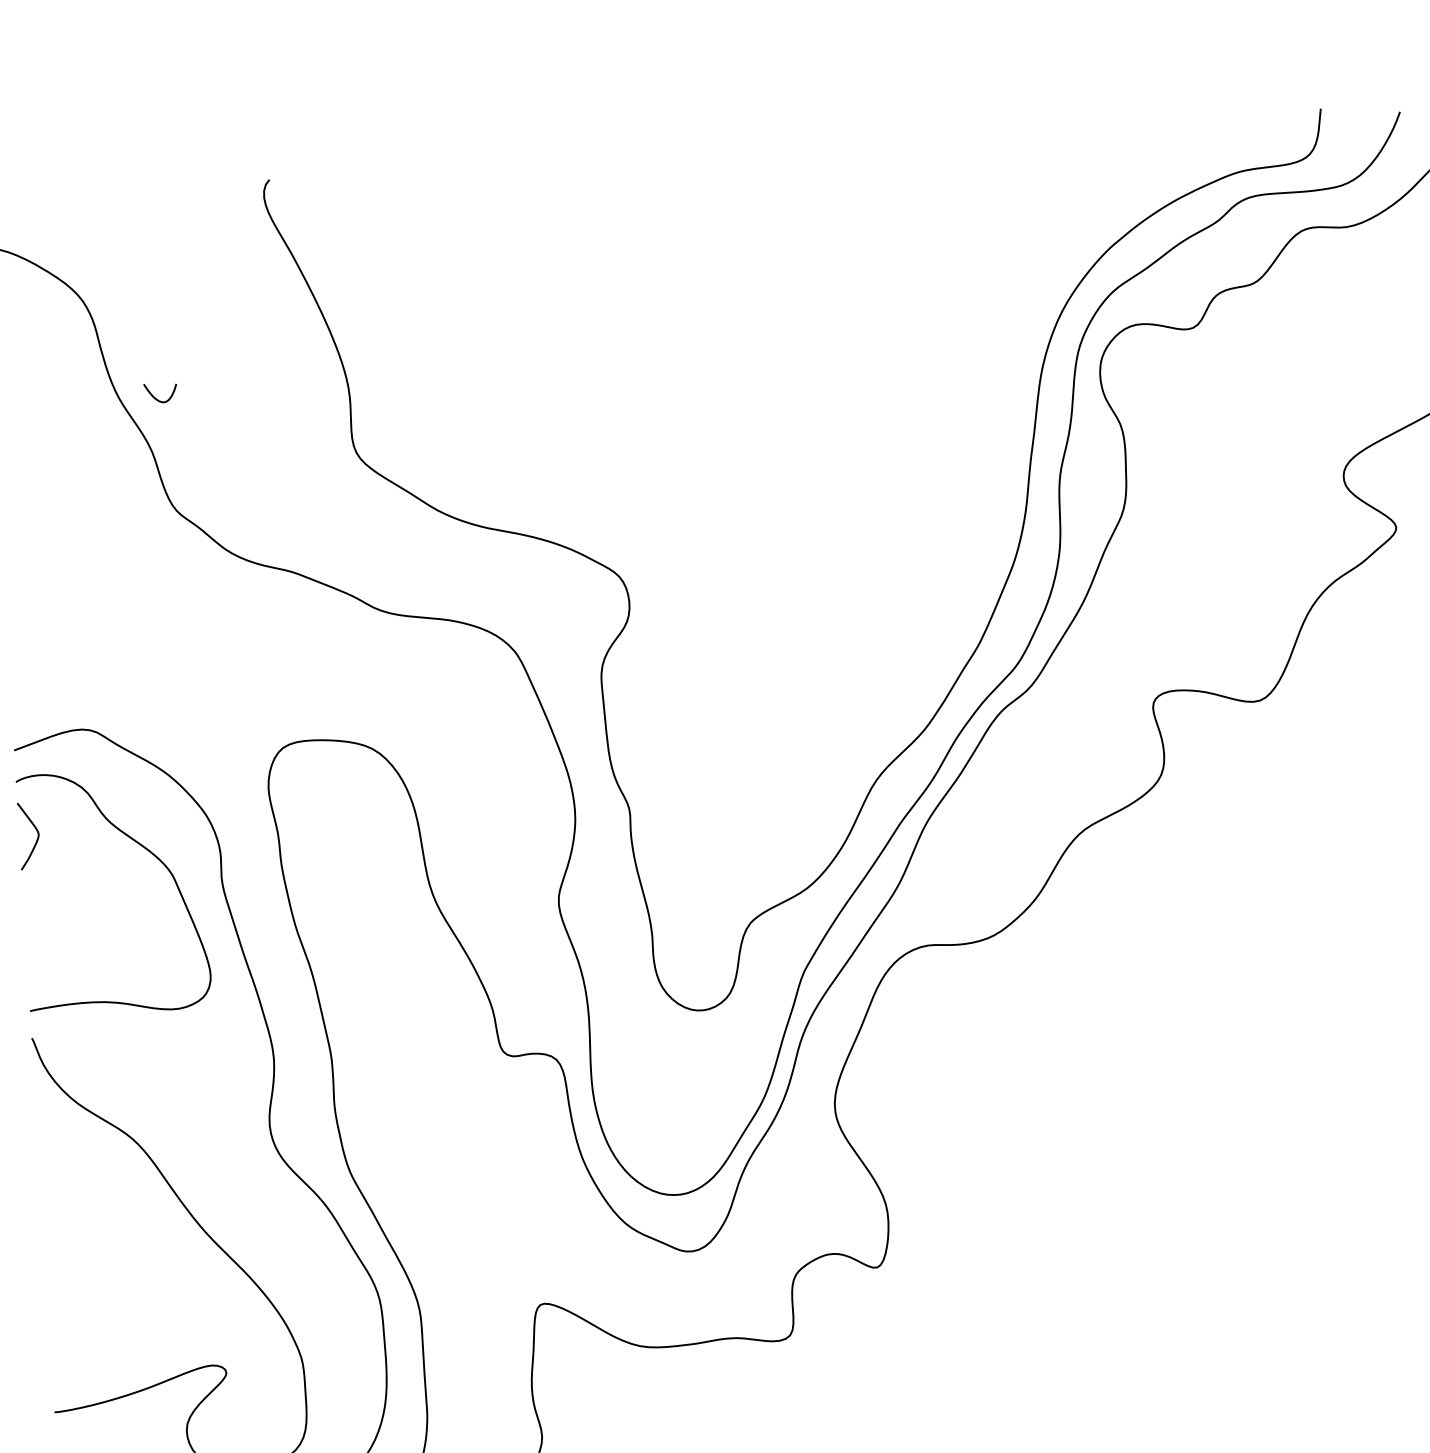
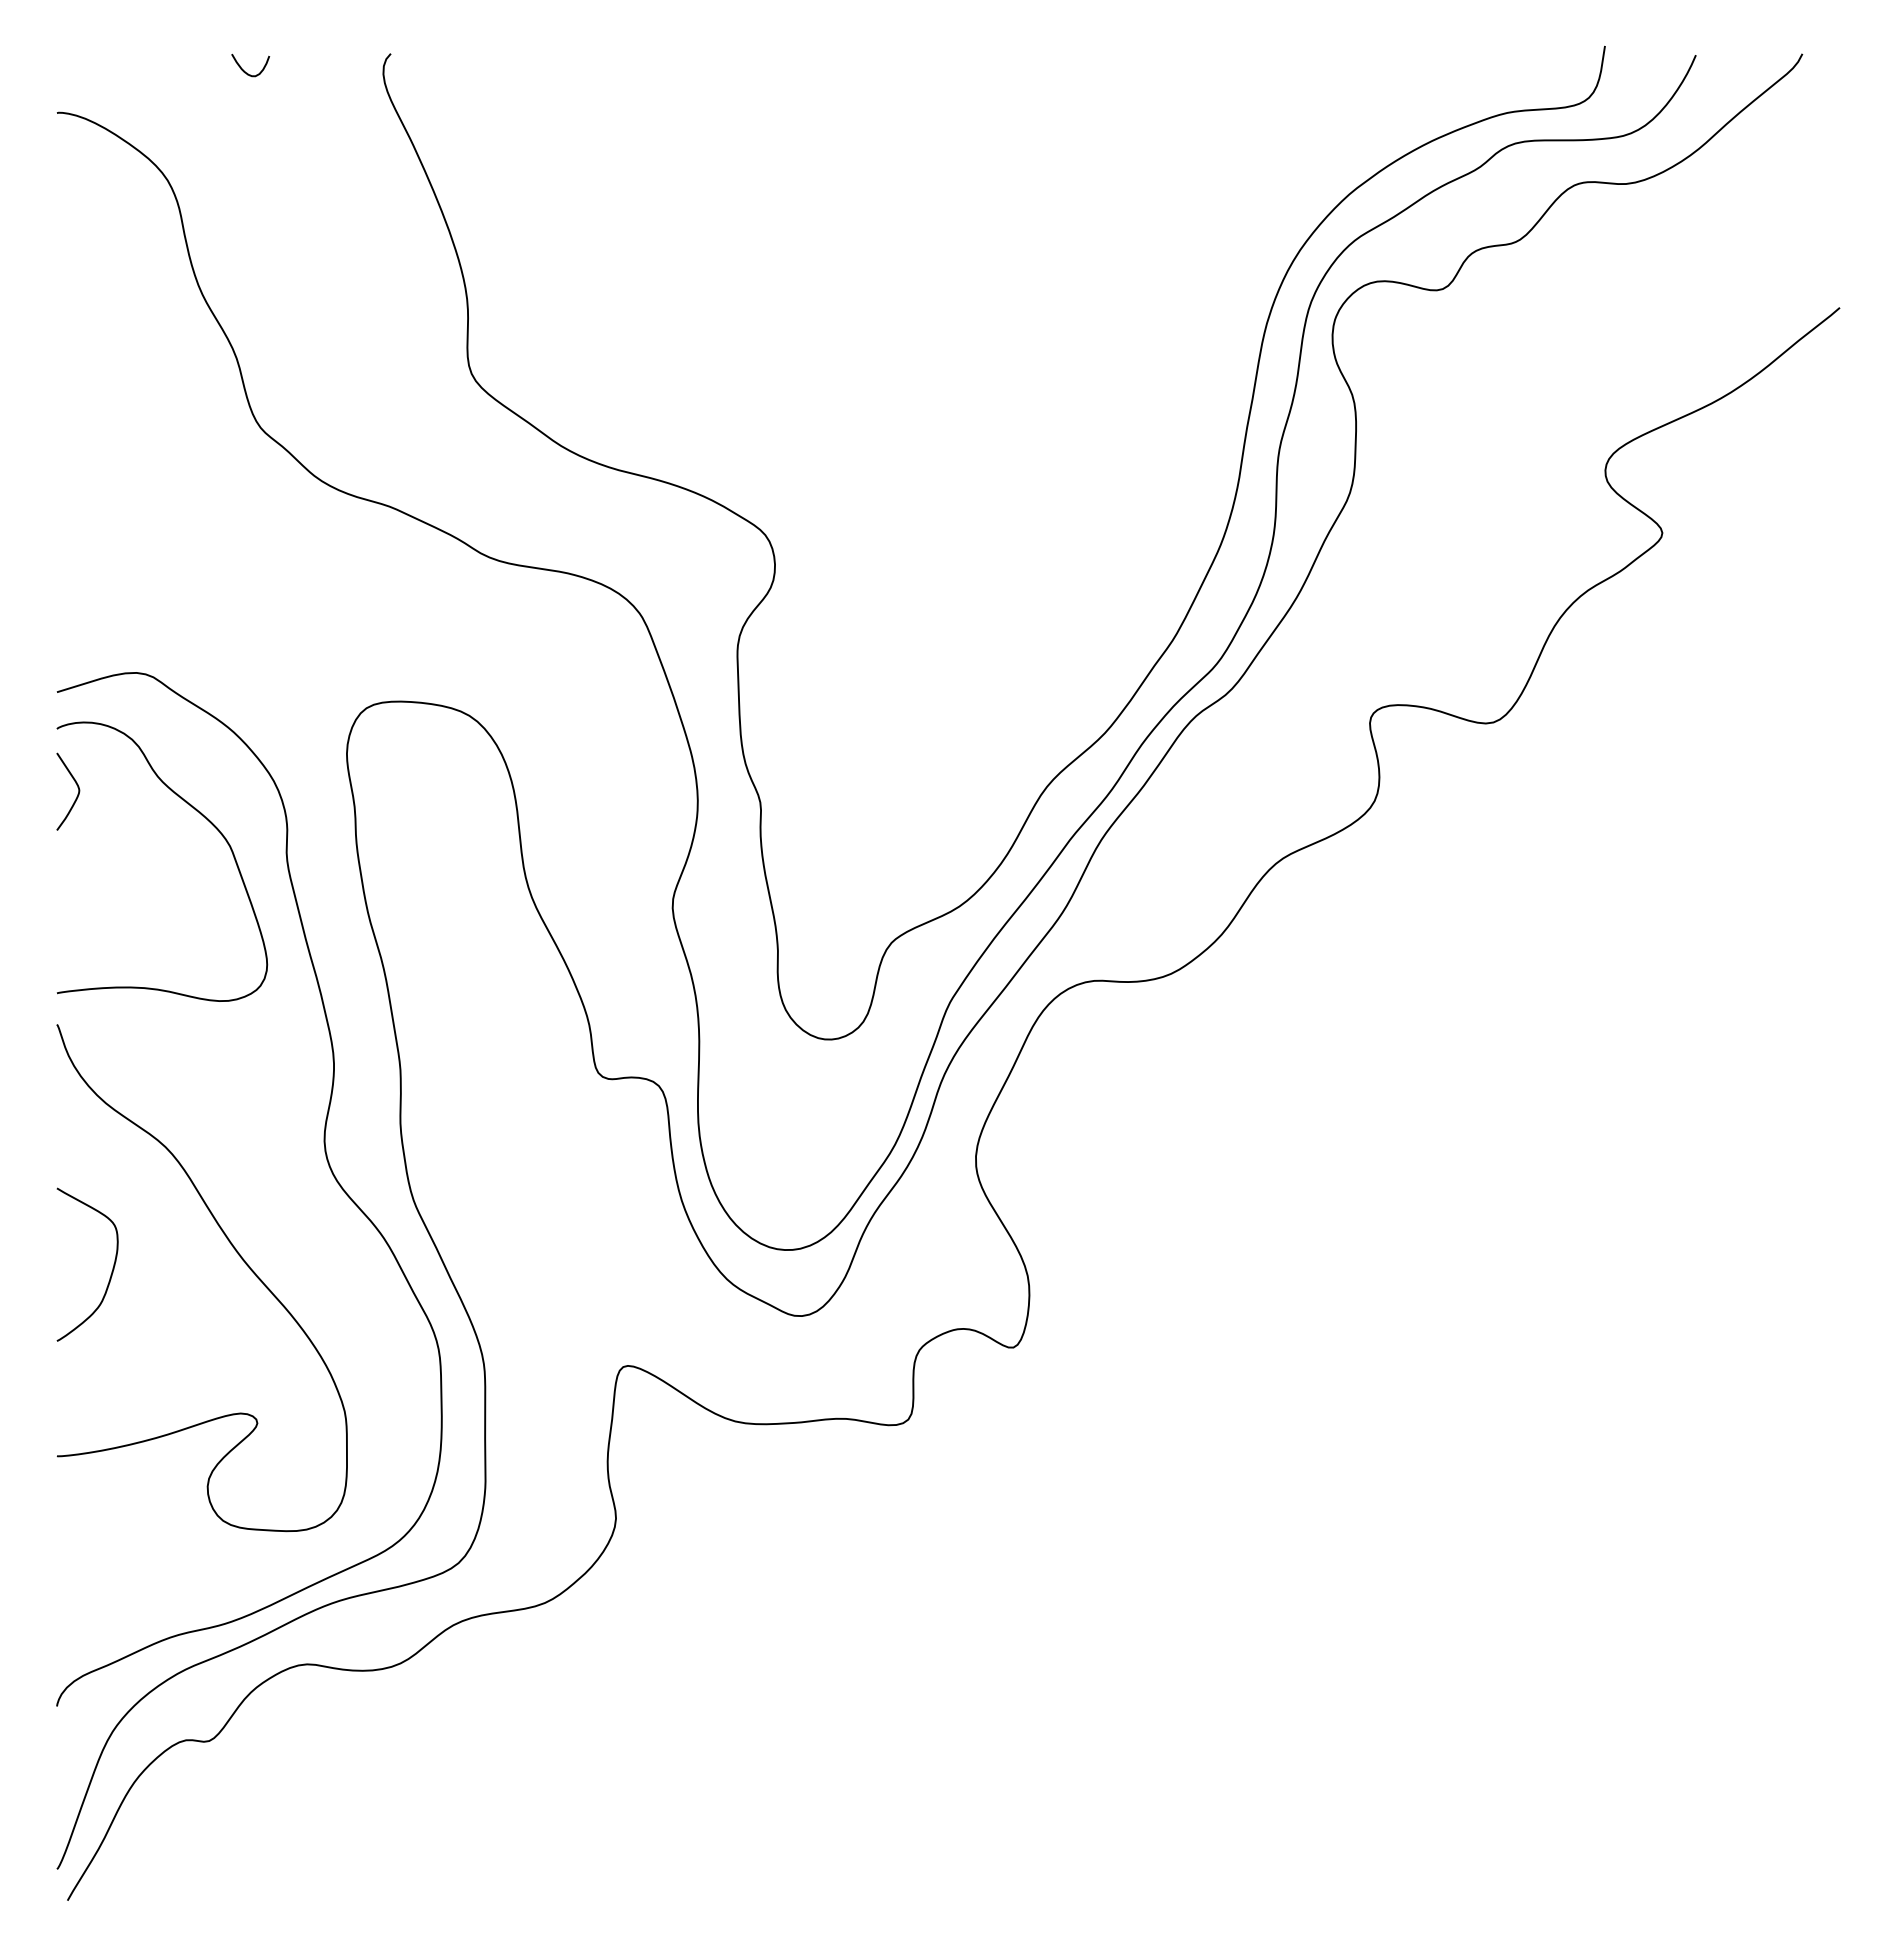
curve: (158, 399) -> (247, 72), moved
curve: (92, 1249) -> (111, 1271), added

